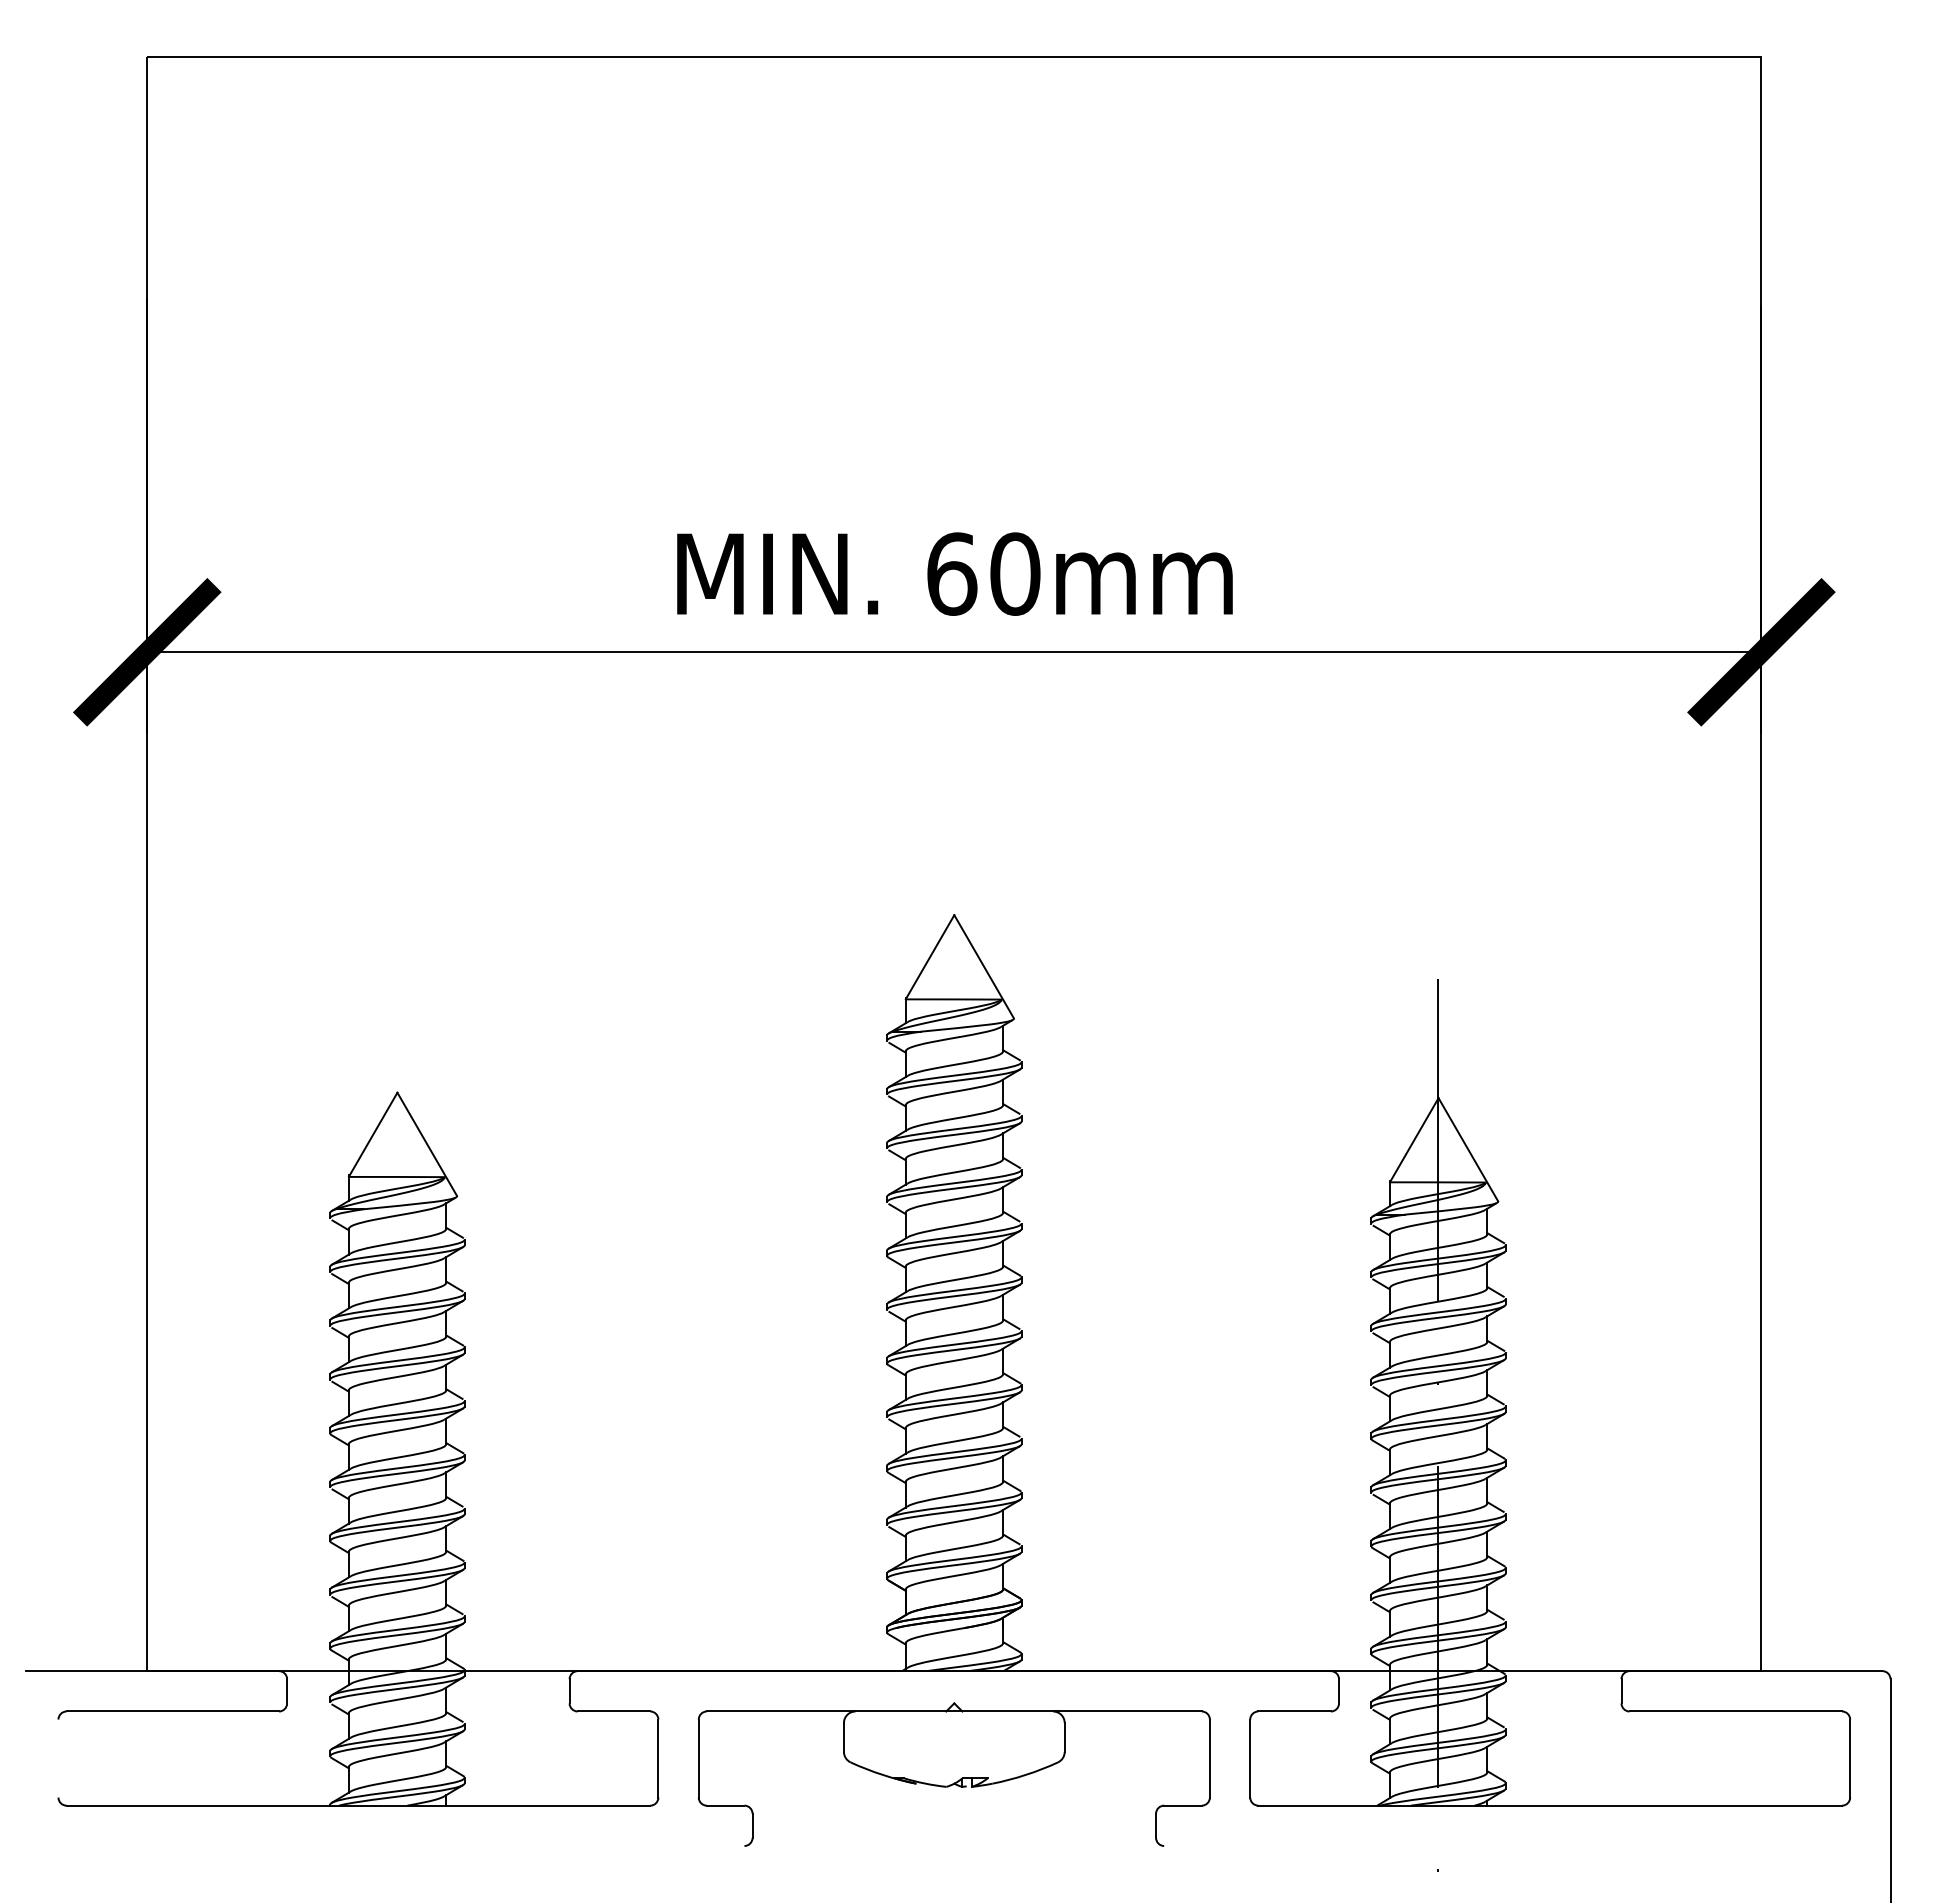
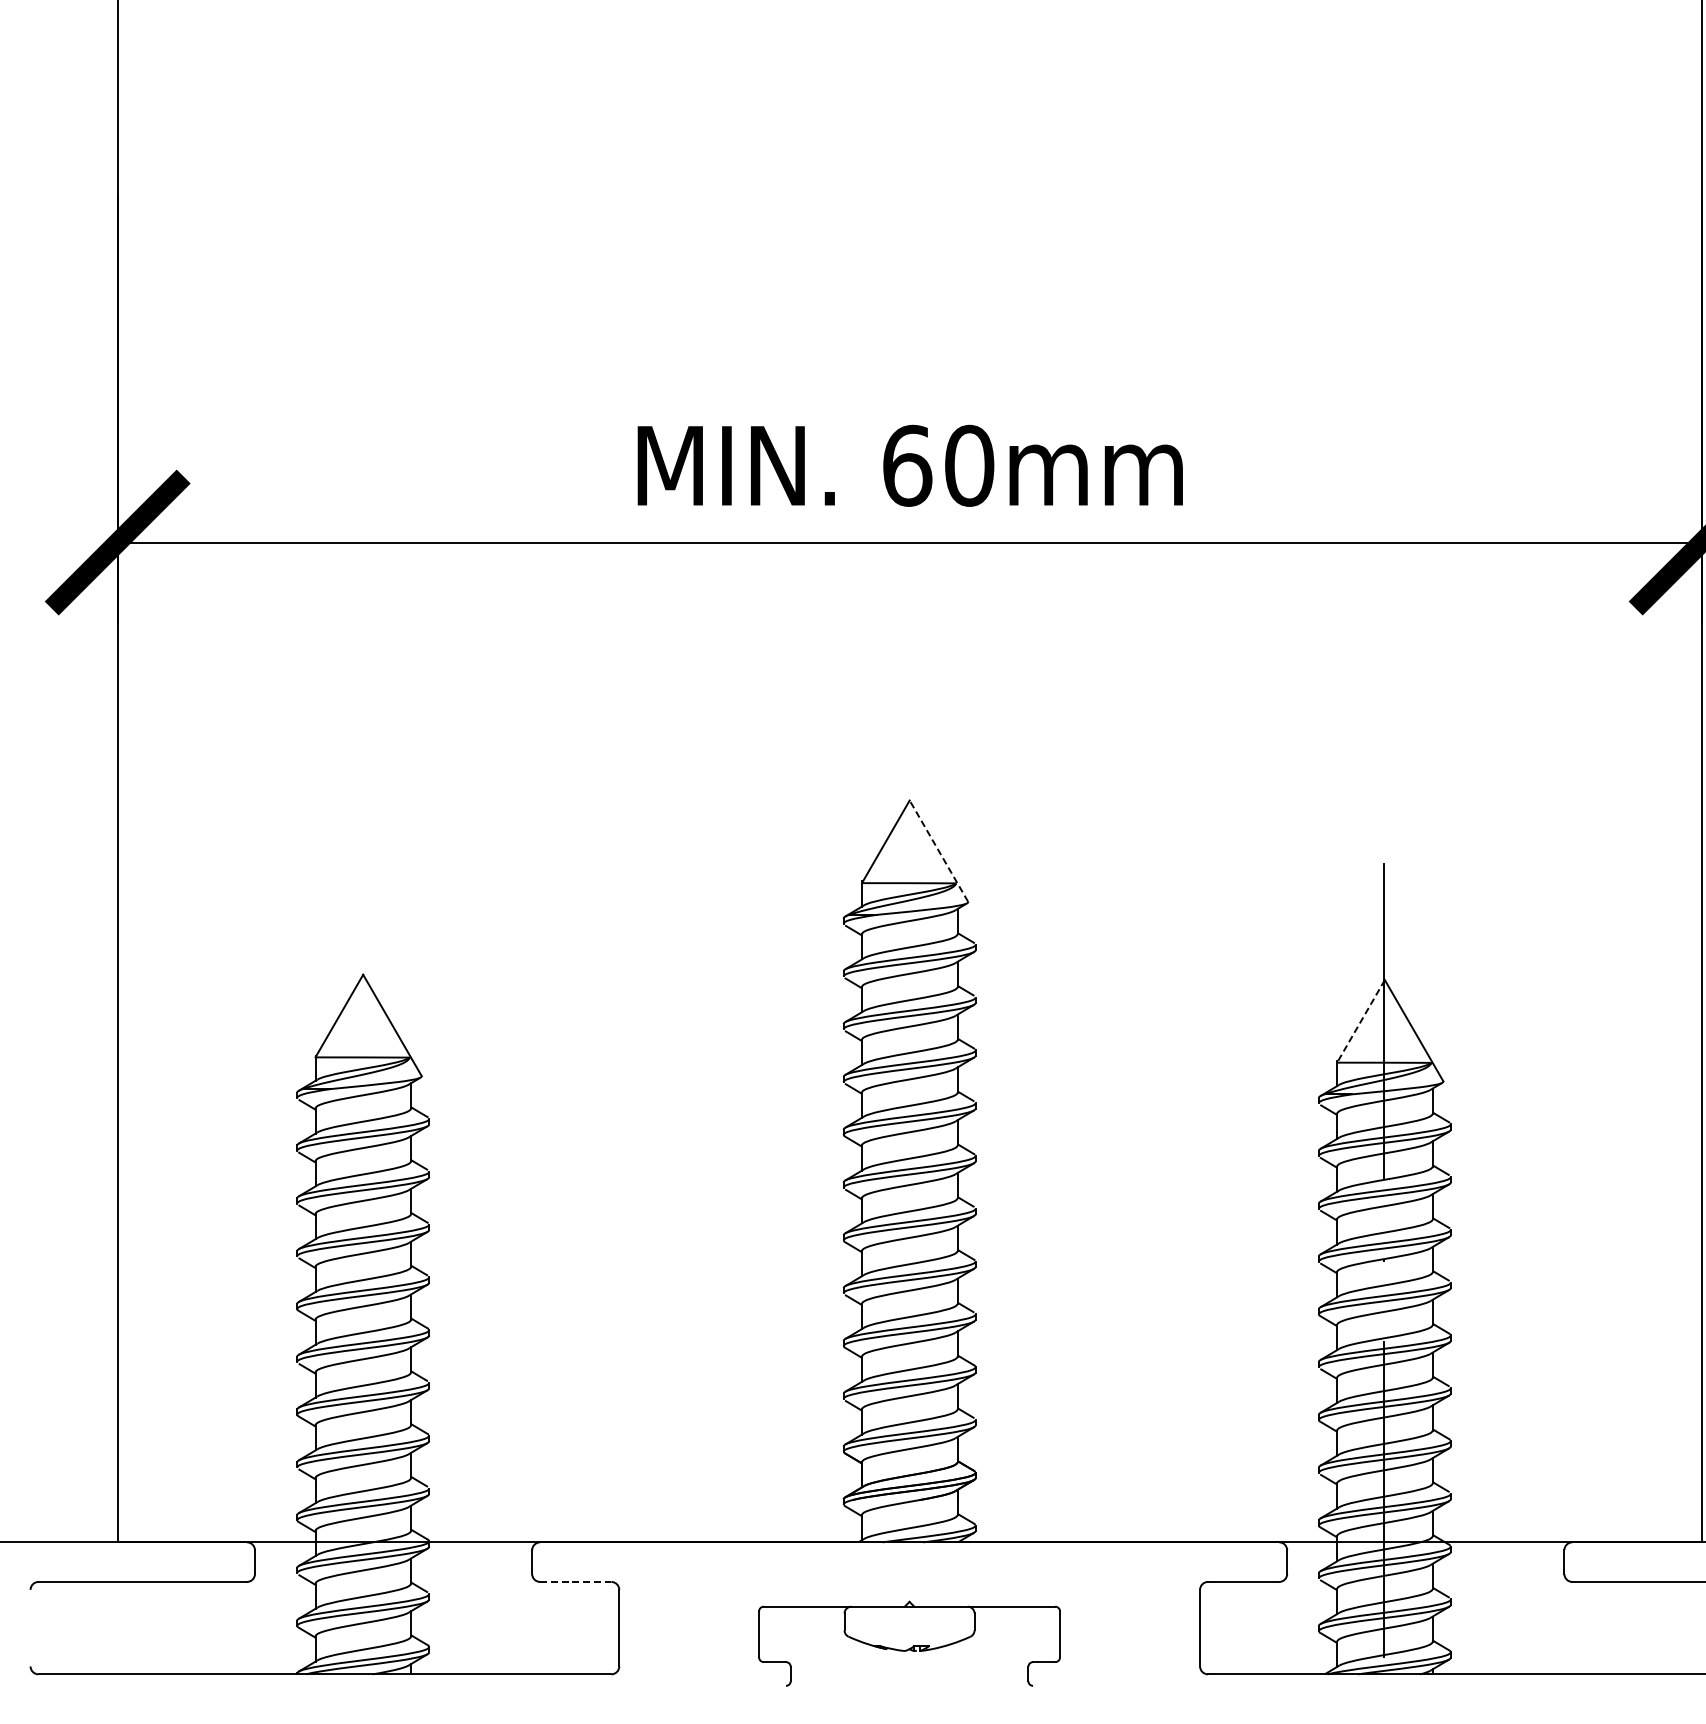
line: (983, 966) -> (938, 850), solid -> dashed
line: (1414, 1140) -> (1361, 1021), solid -> dashed
line: (614, 1711) -> (576, 1581), solid -> dashed
part: (953, 1774) -> (908, 1643), size x0.6

